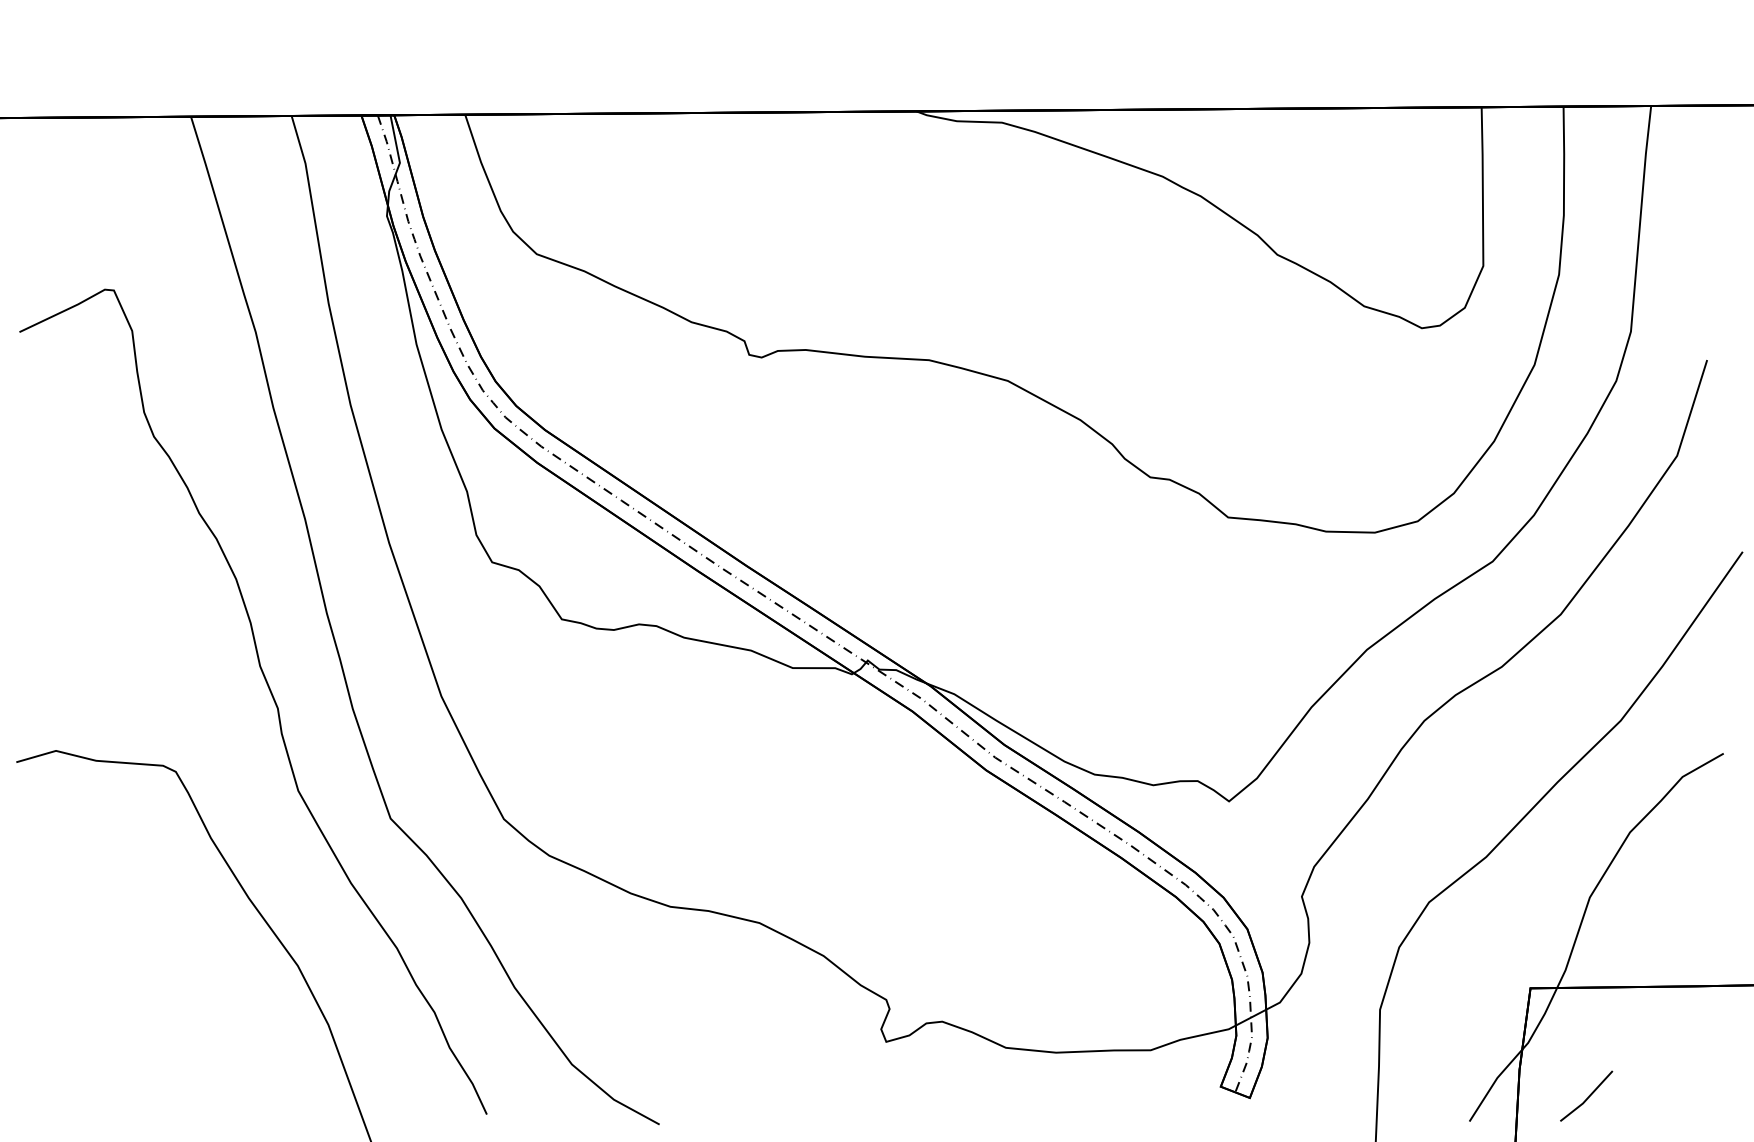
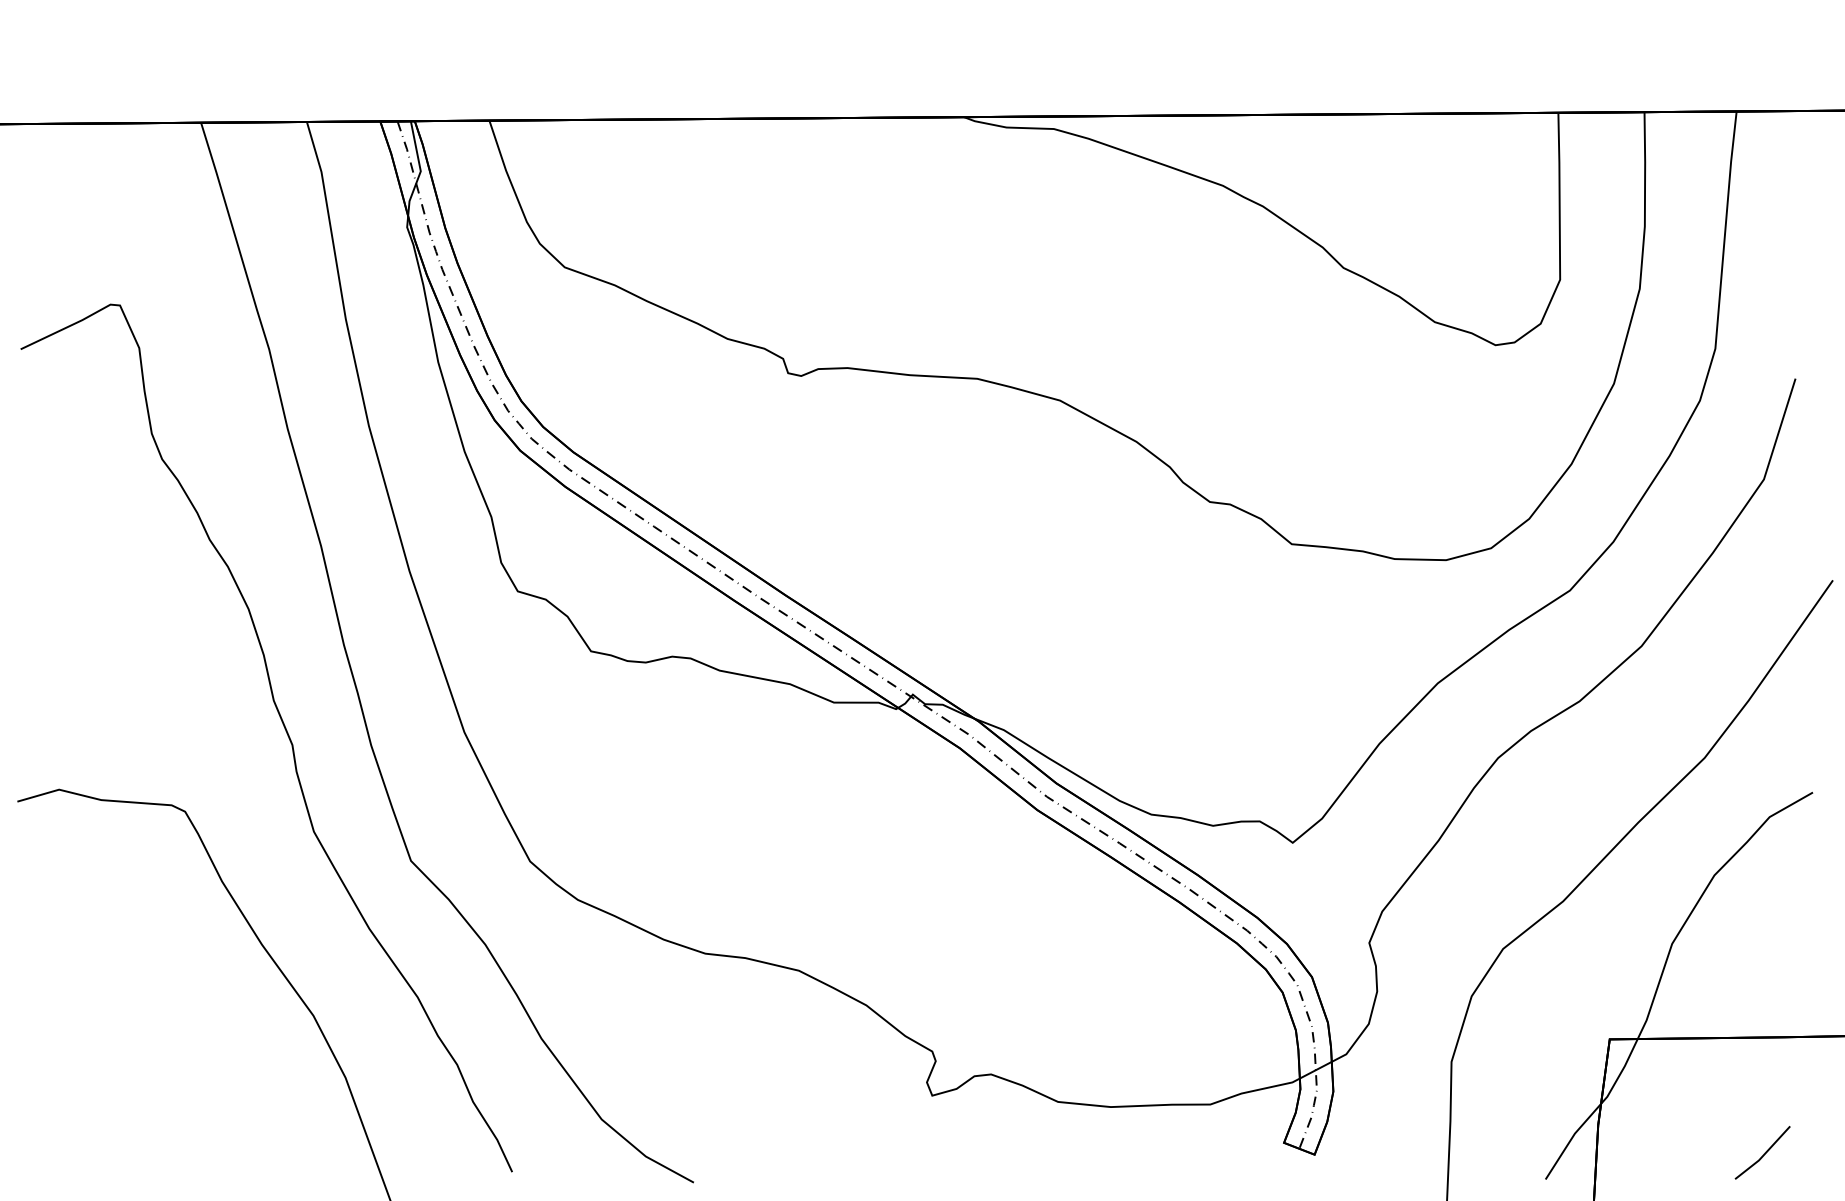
line: (1588, 1095) -> (1764, 1152), moved

